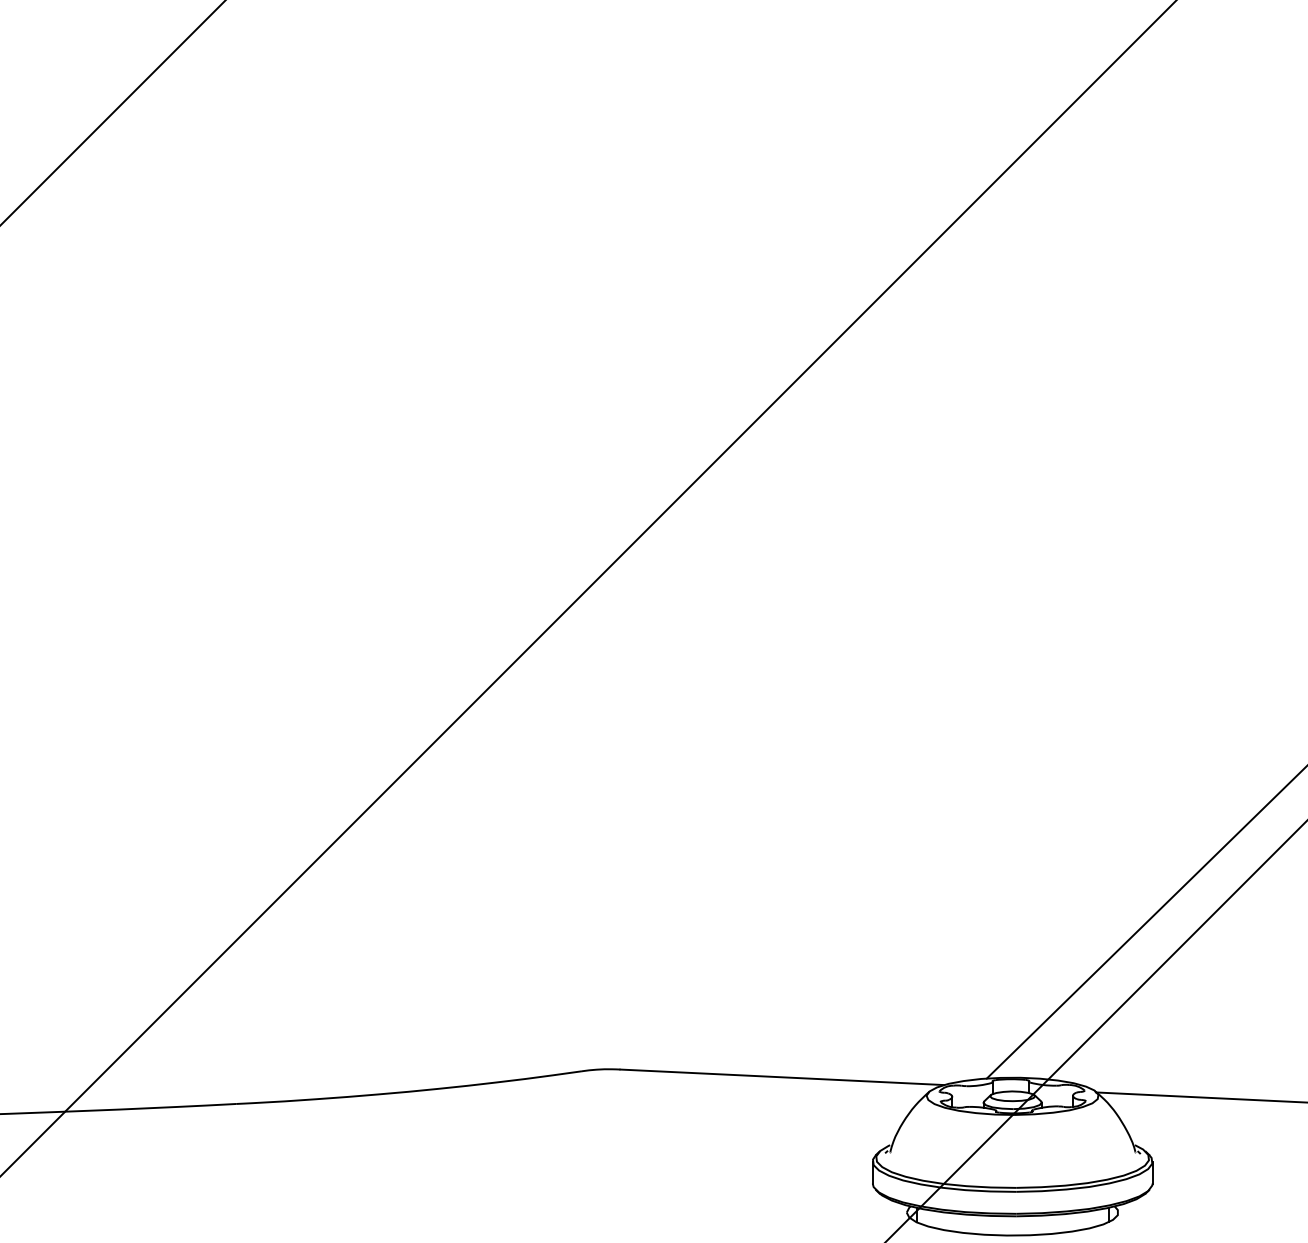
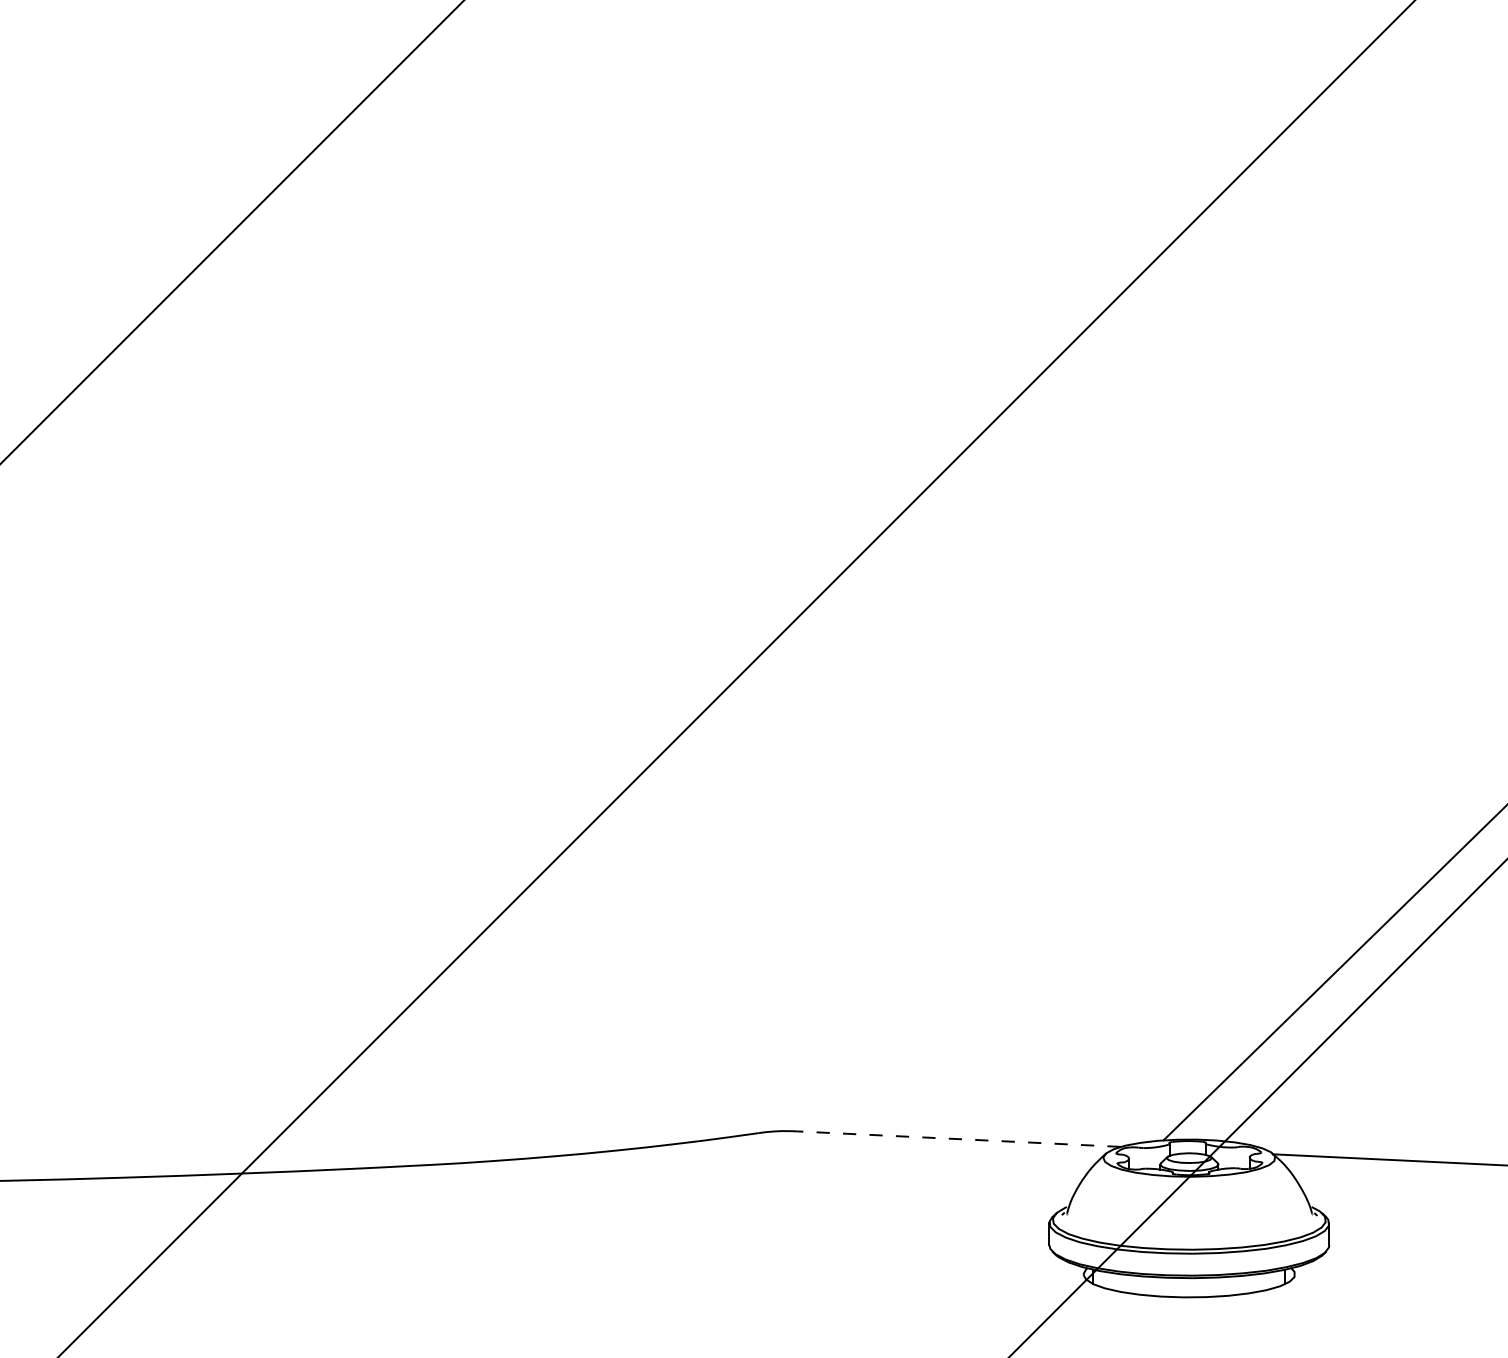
line: (781, 1077) -> (958, 1139), solid -> dashed

